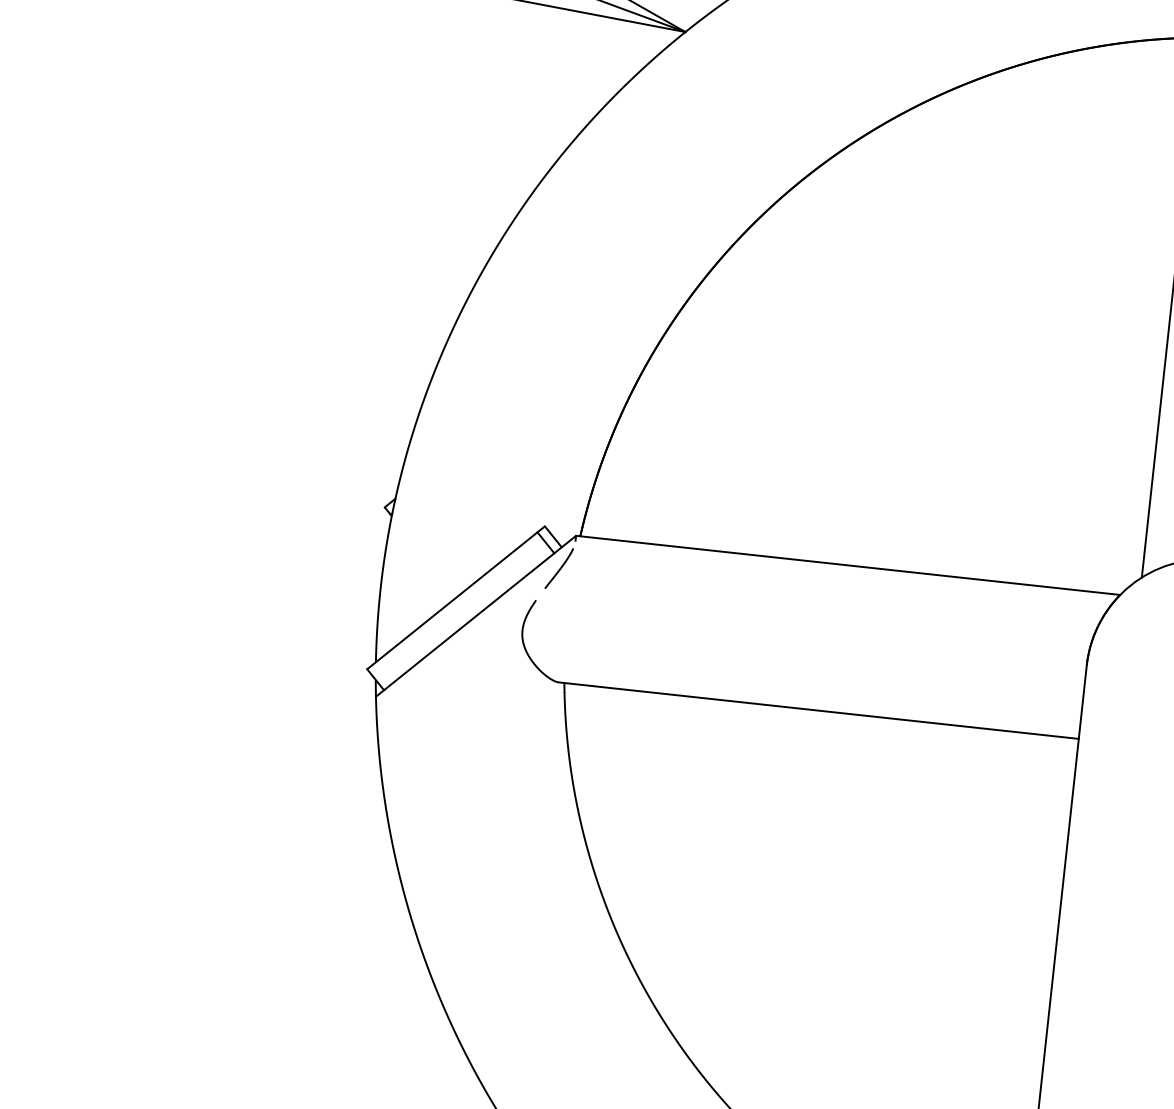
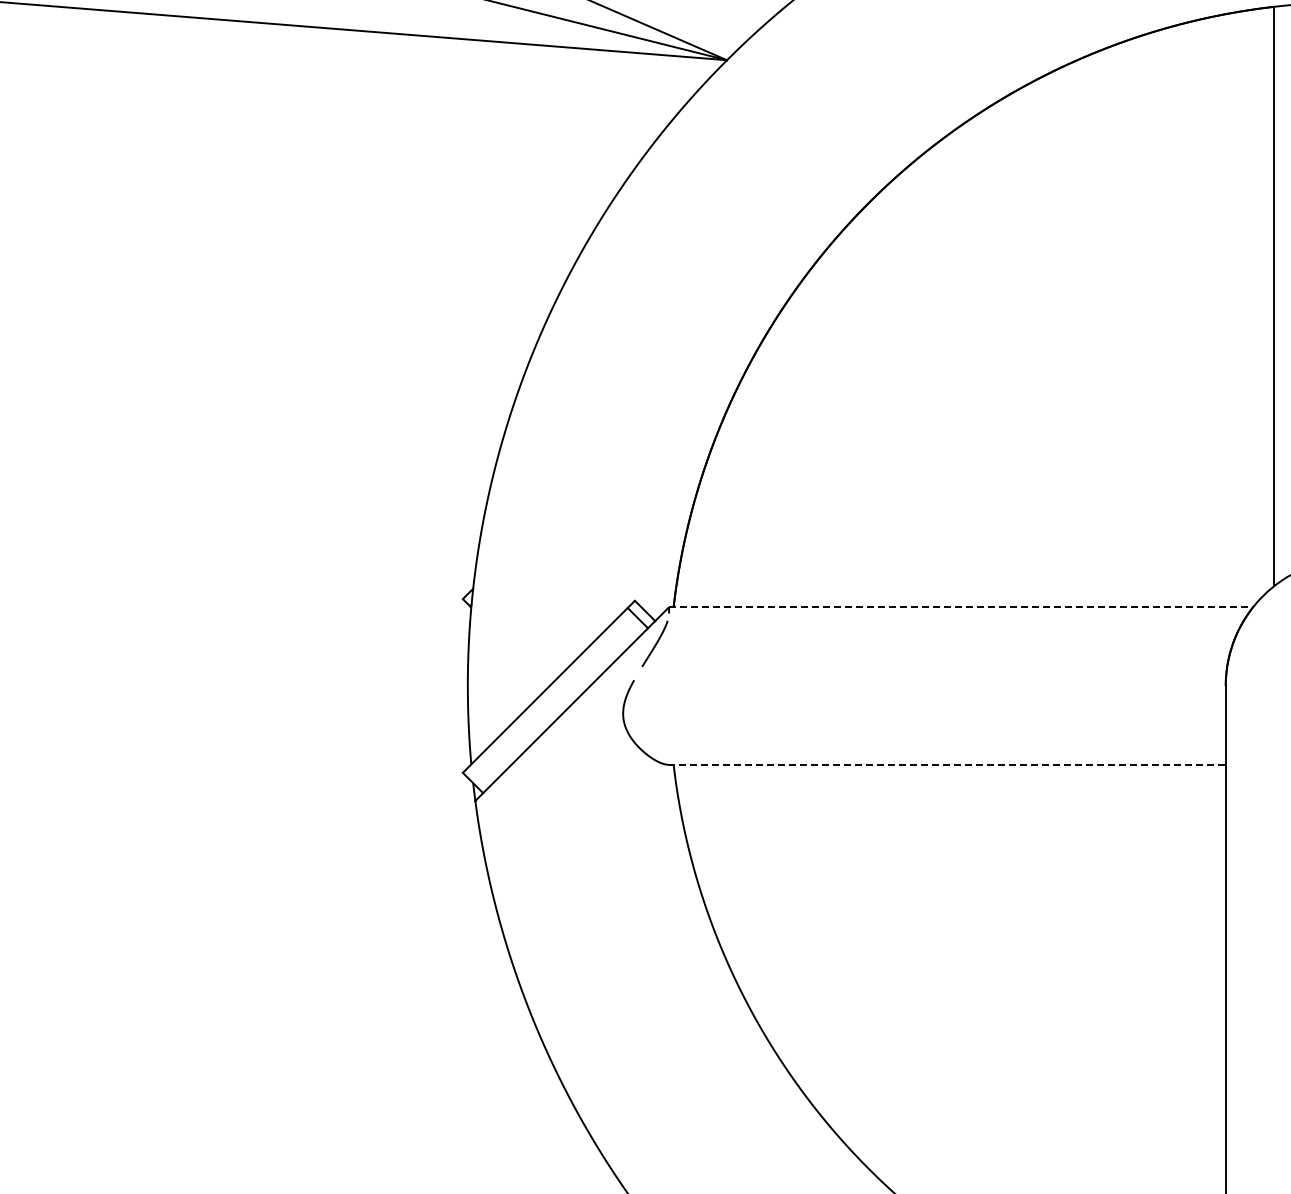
line: (848, 565) -> (961, 607), solid -> dashed
line: (818, 710) -> (946, 764), solid -> dashed

